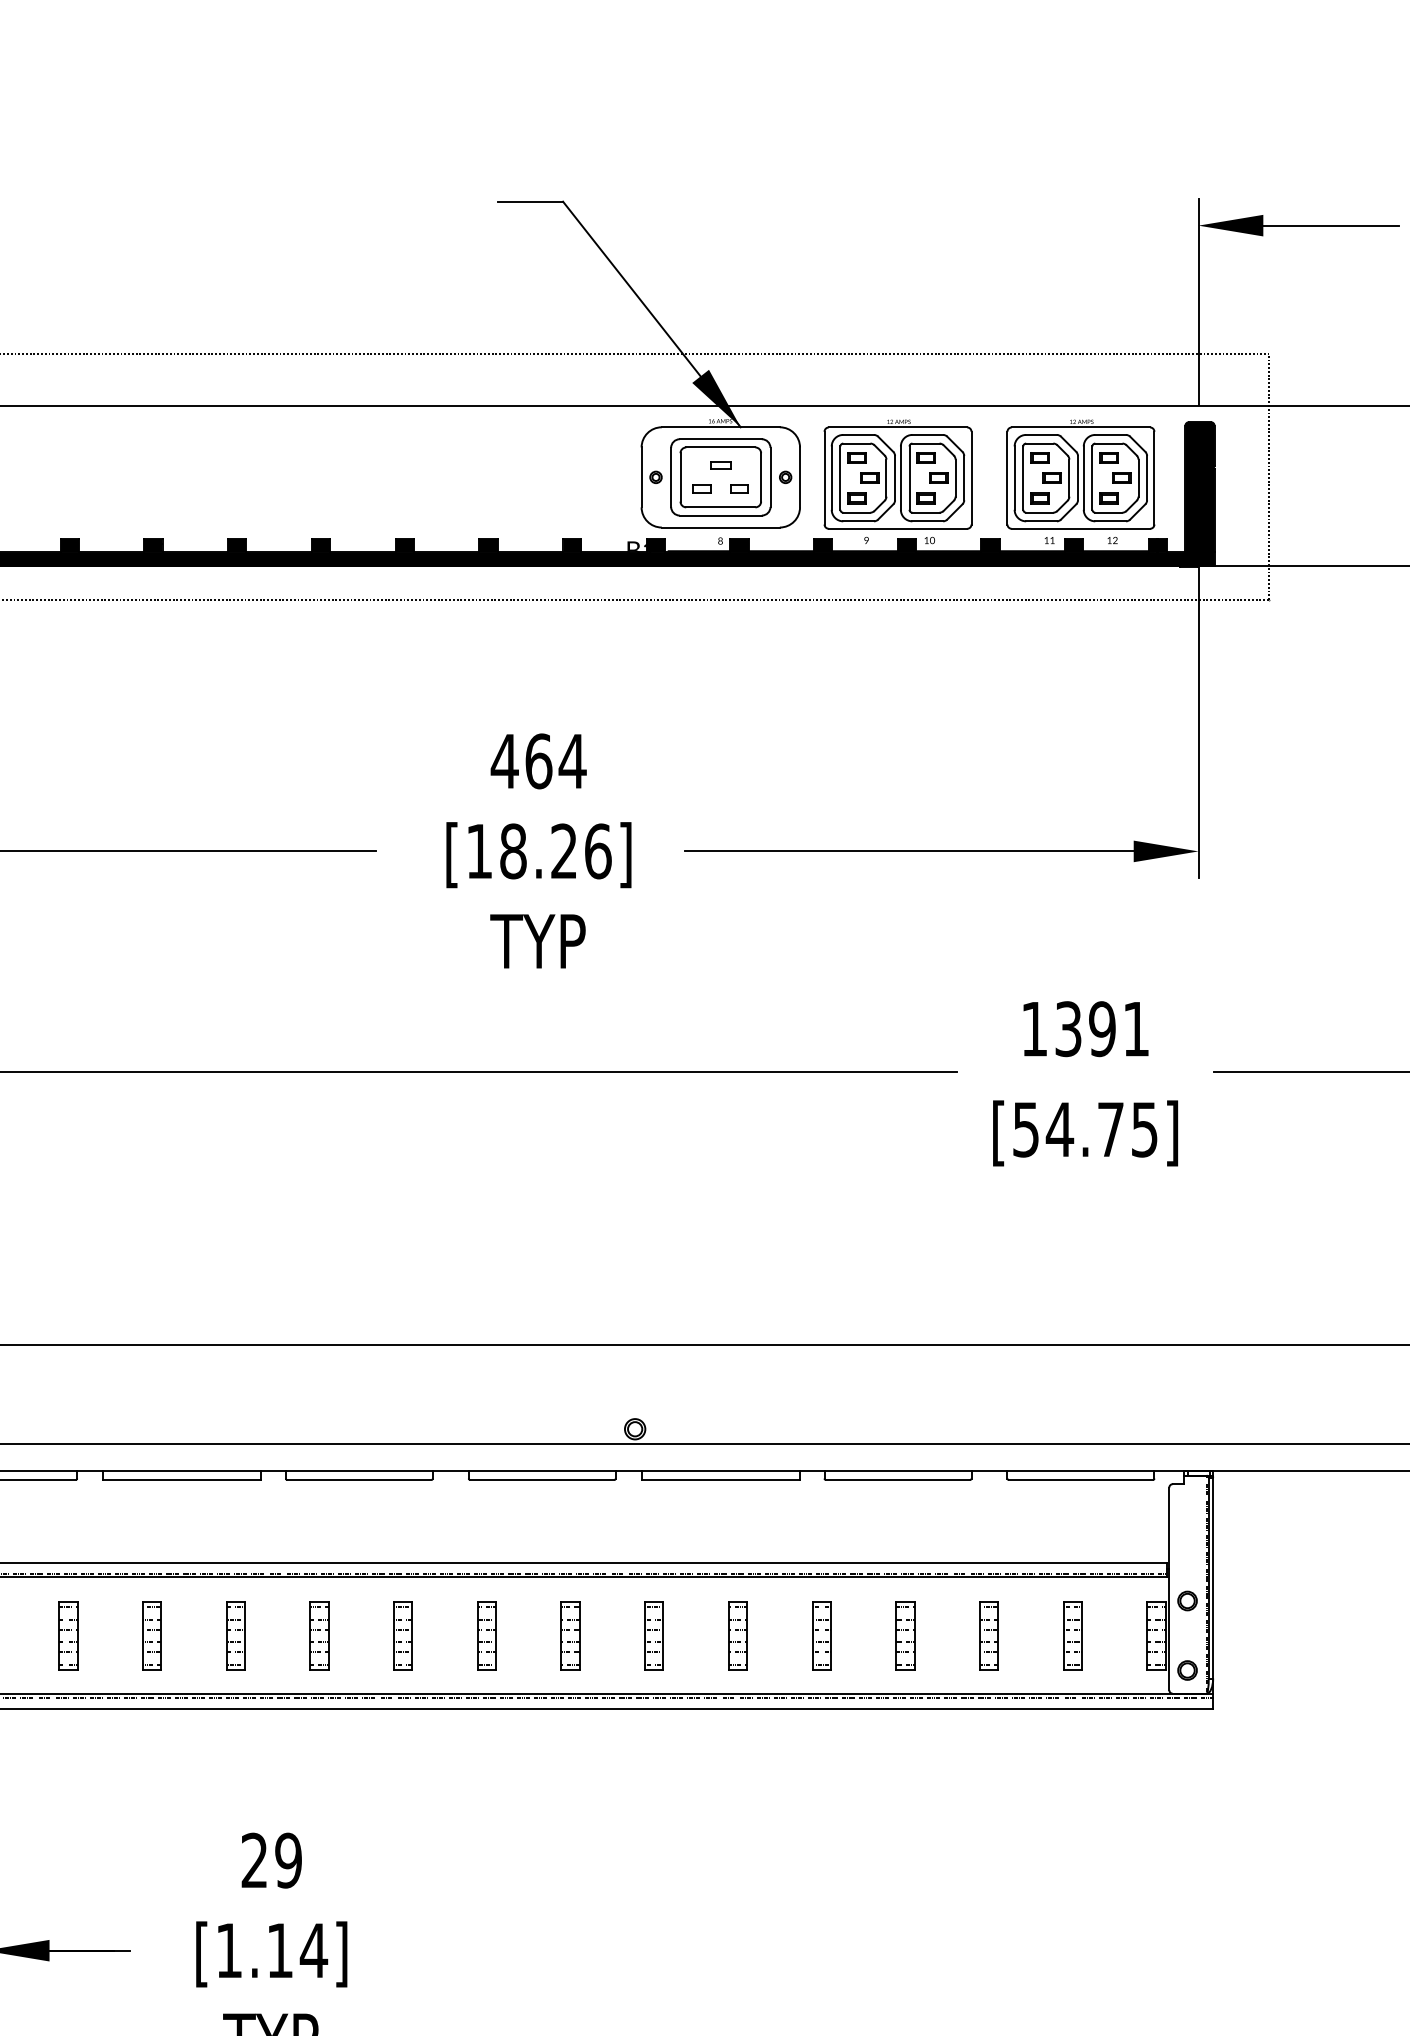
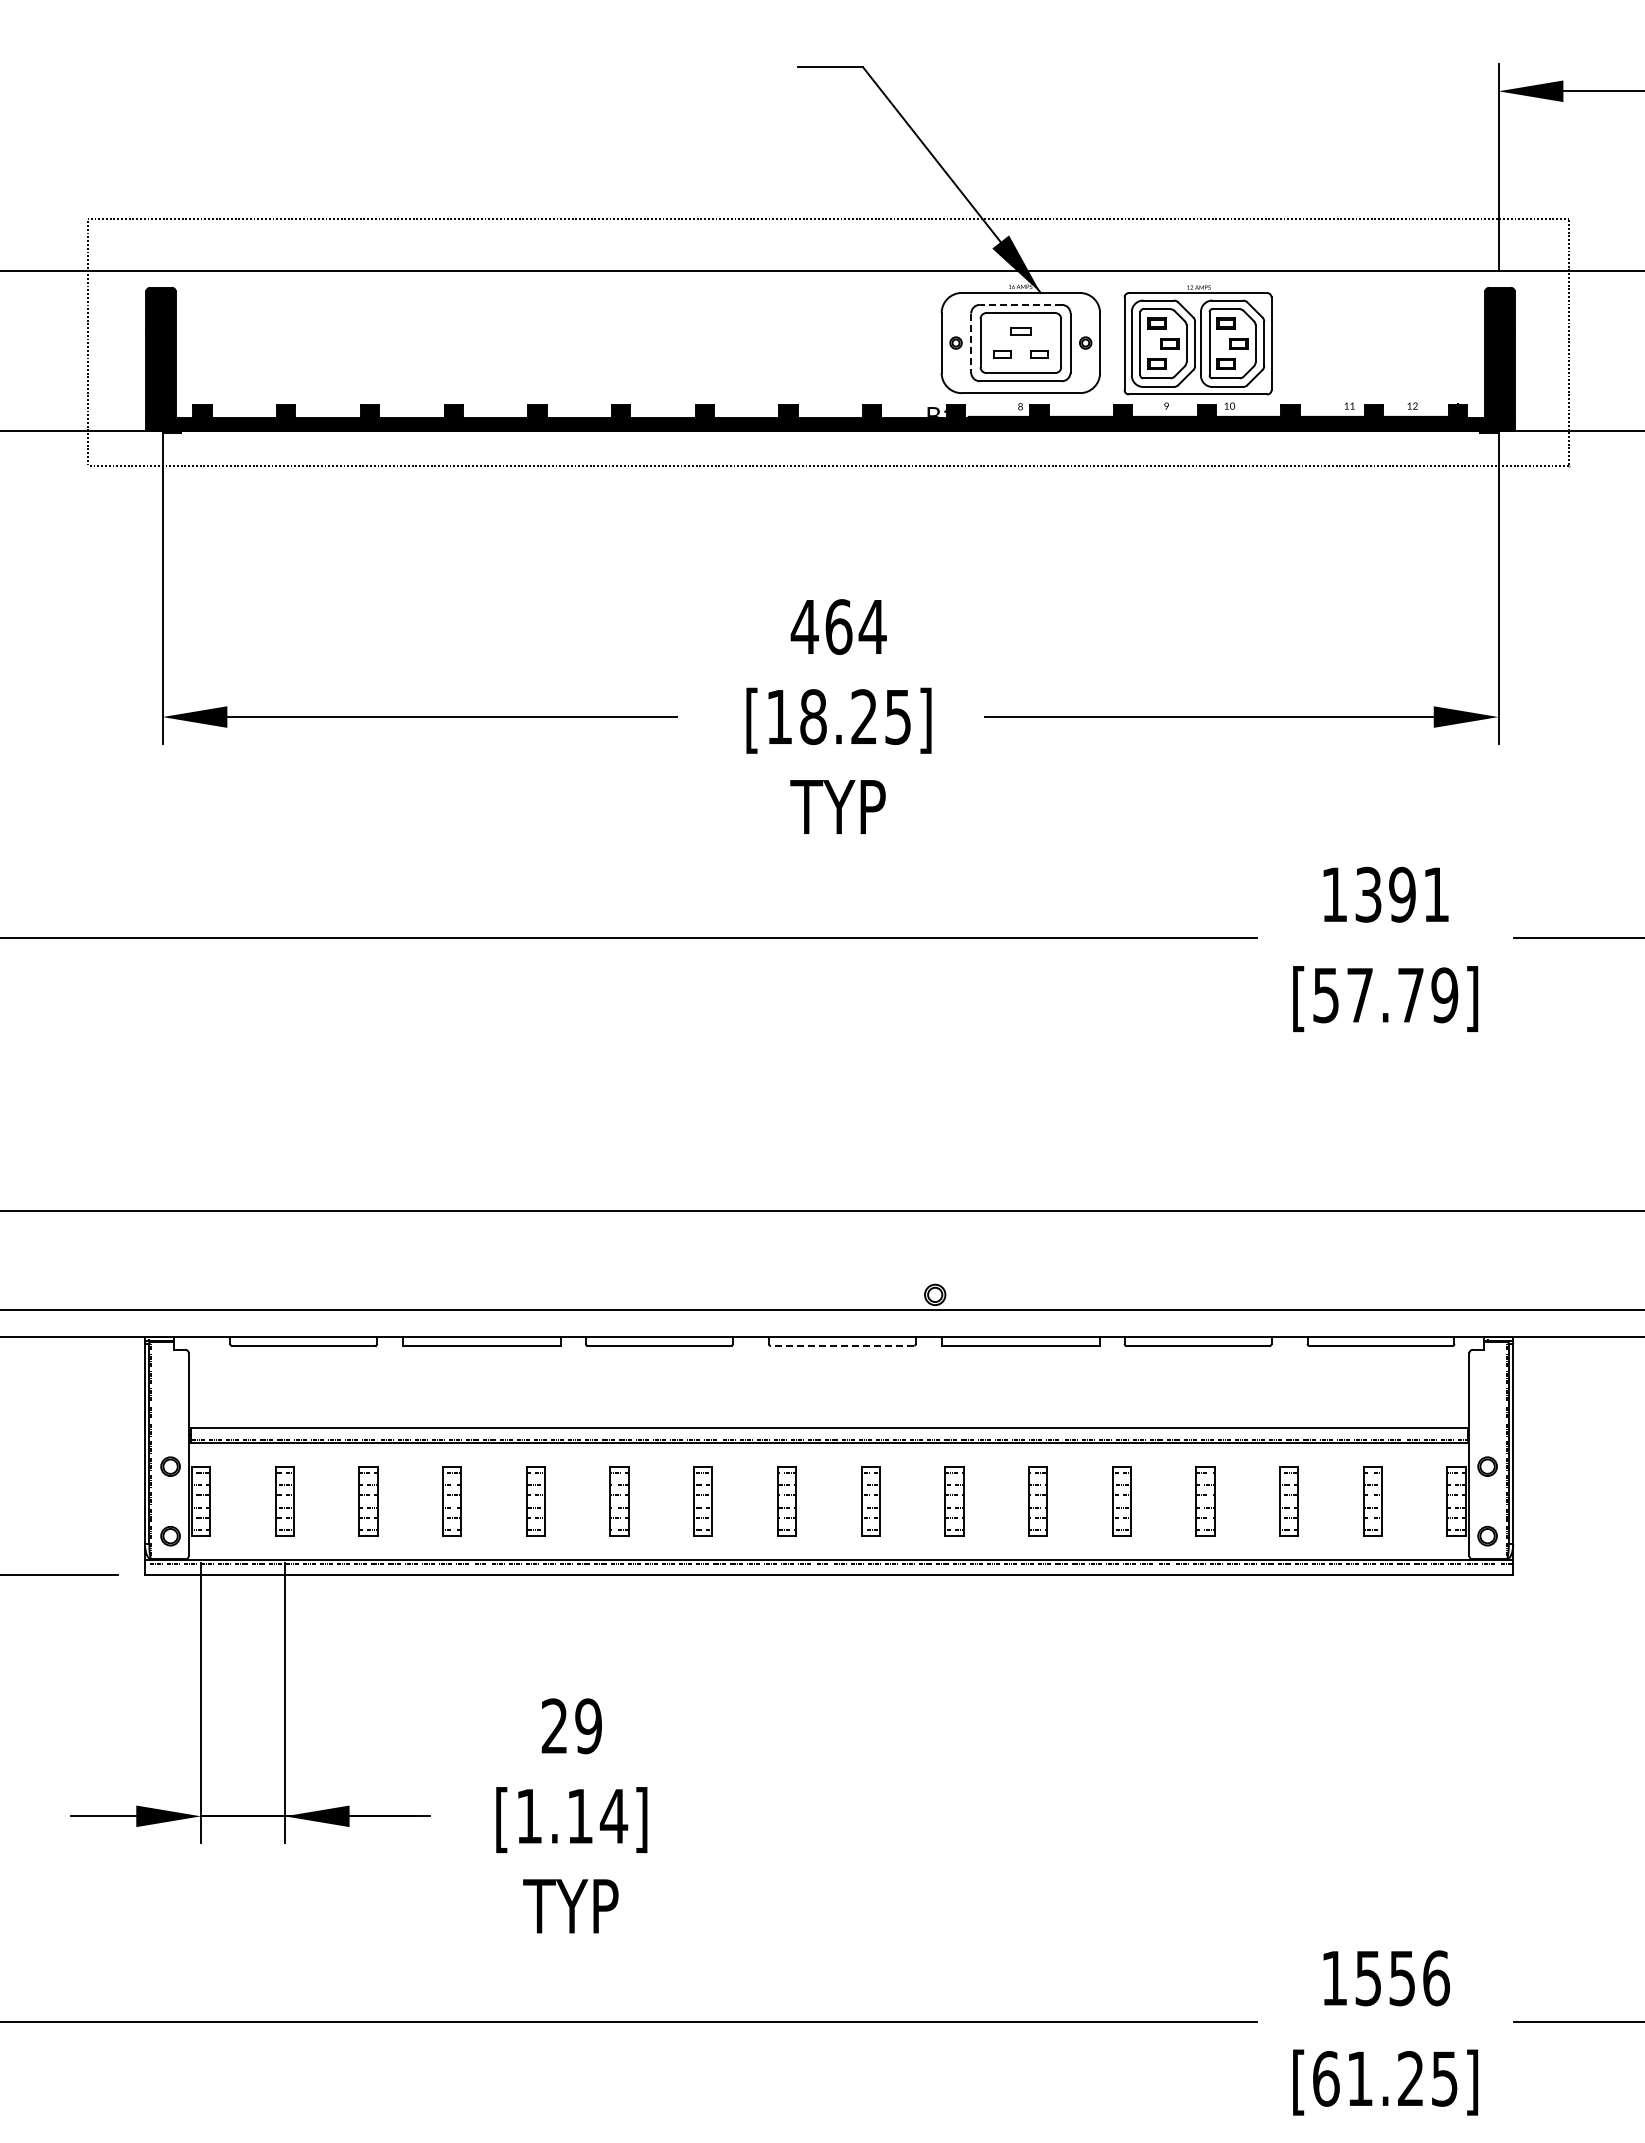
line: (720, 438) -> (1020, 304), solid -> dashed
part: (1080, 474) -> (1380, 340), removed
line: (671, 477) -> (971, 343), solid -> dashed
text: (598, 851) -> (898, 717), [18.26] -> [18.25]
text: (1101, 1129) -> (1401, 995), [54.75] -> [57.79]
line: (541, 1479) -> (841, 1345), solid -> dashed

